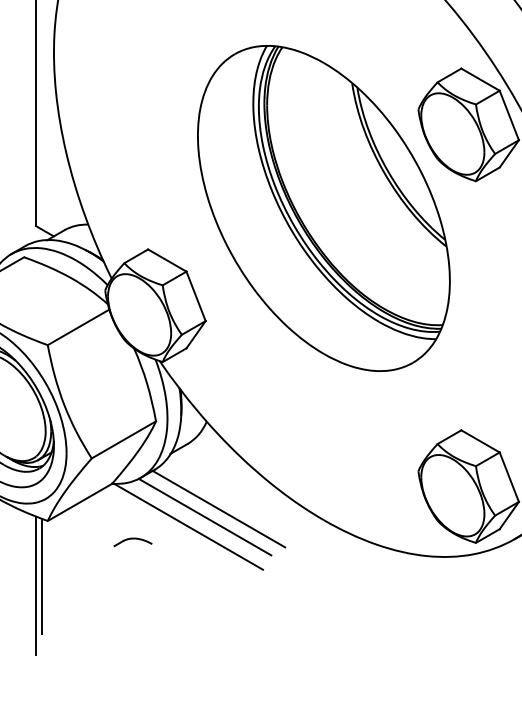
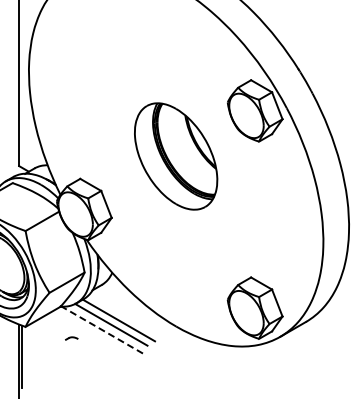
part: (322, 208) -> (175, 156), size x0.6
line: (188, 527) -> (102, 330), solid -> dashed
part: (131, 542) -> (71, 338), size x0.6

